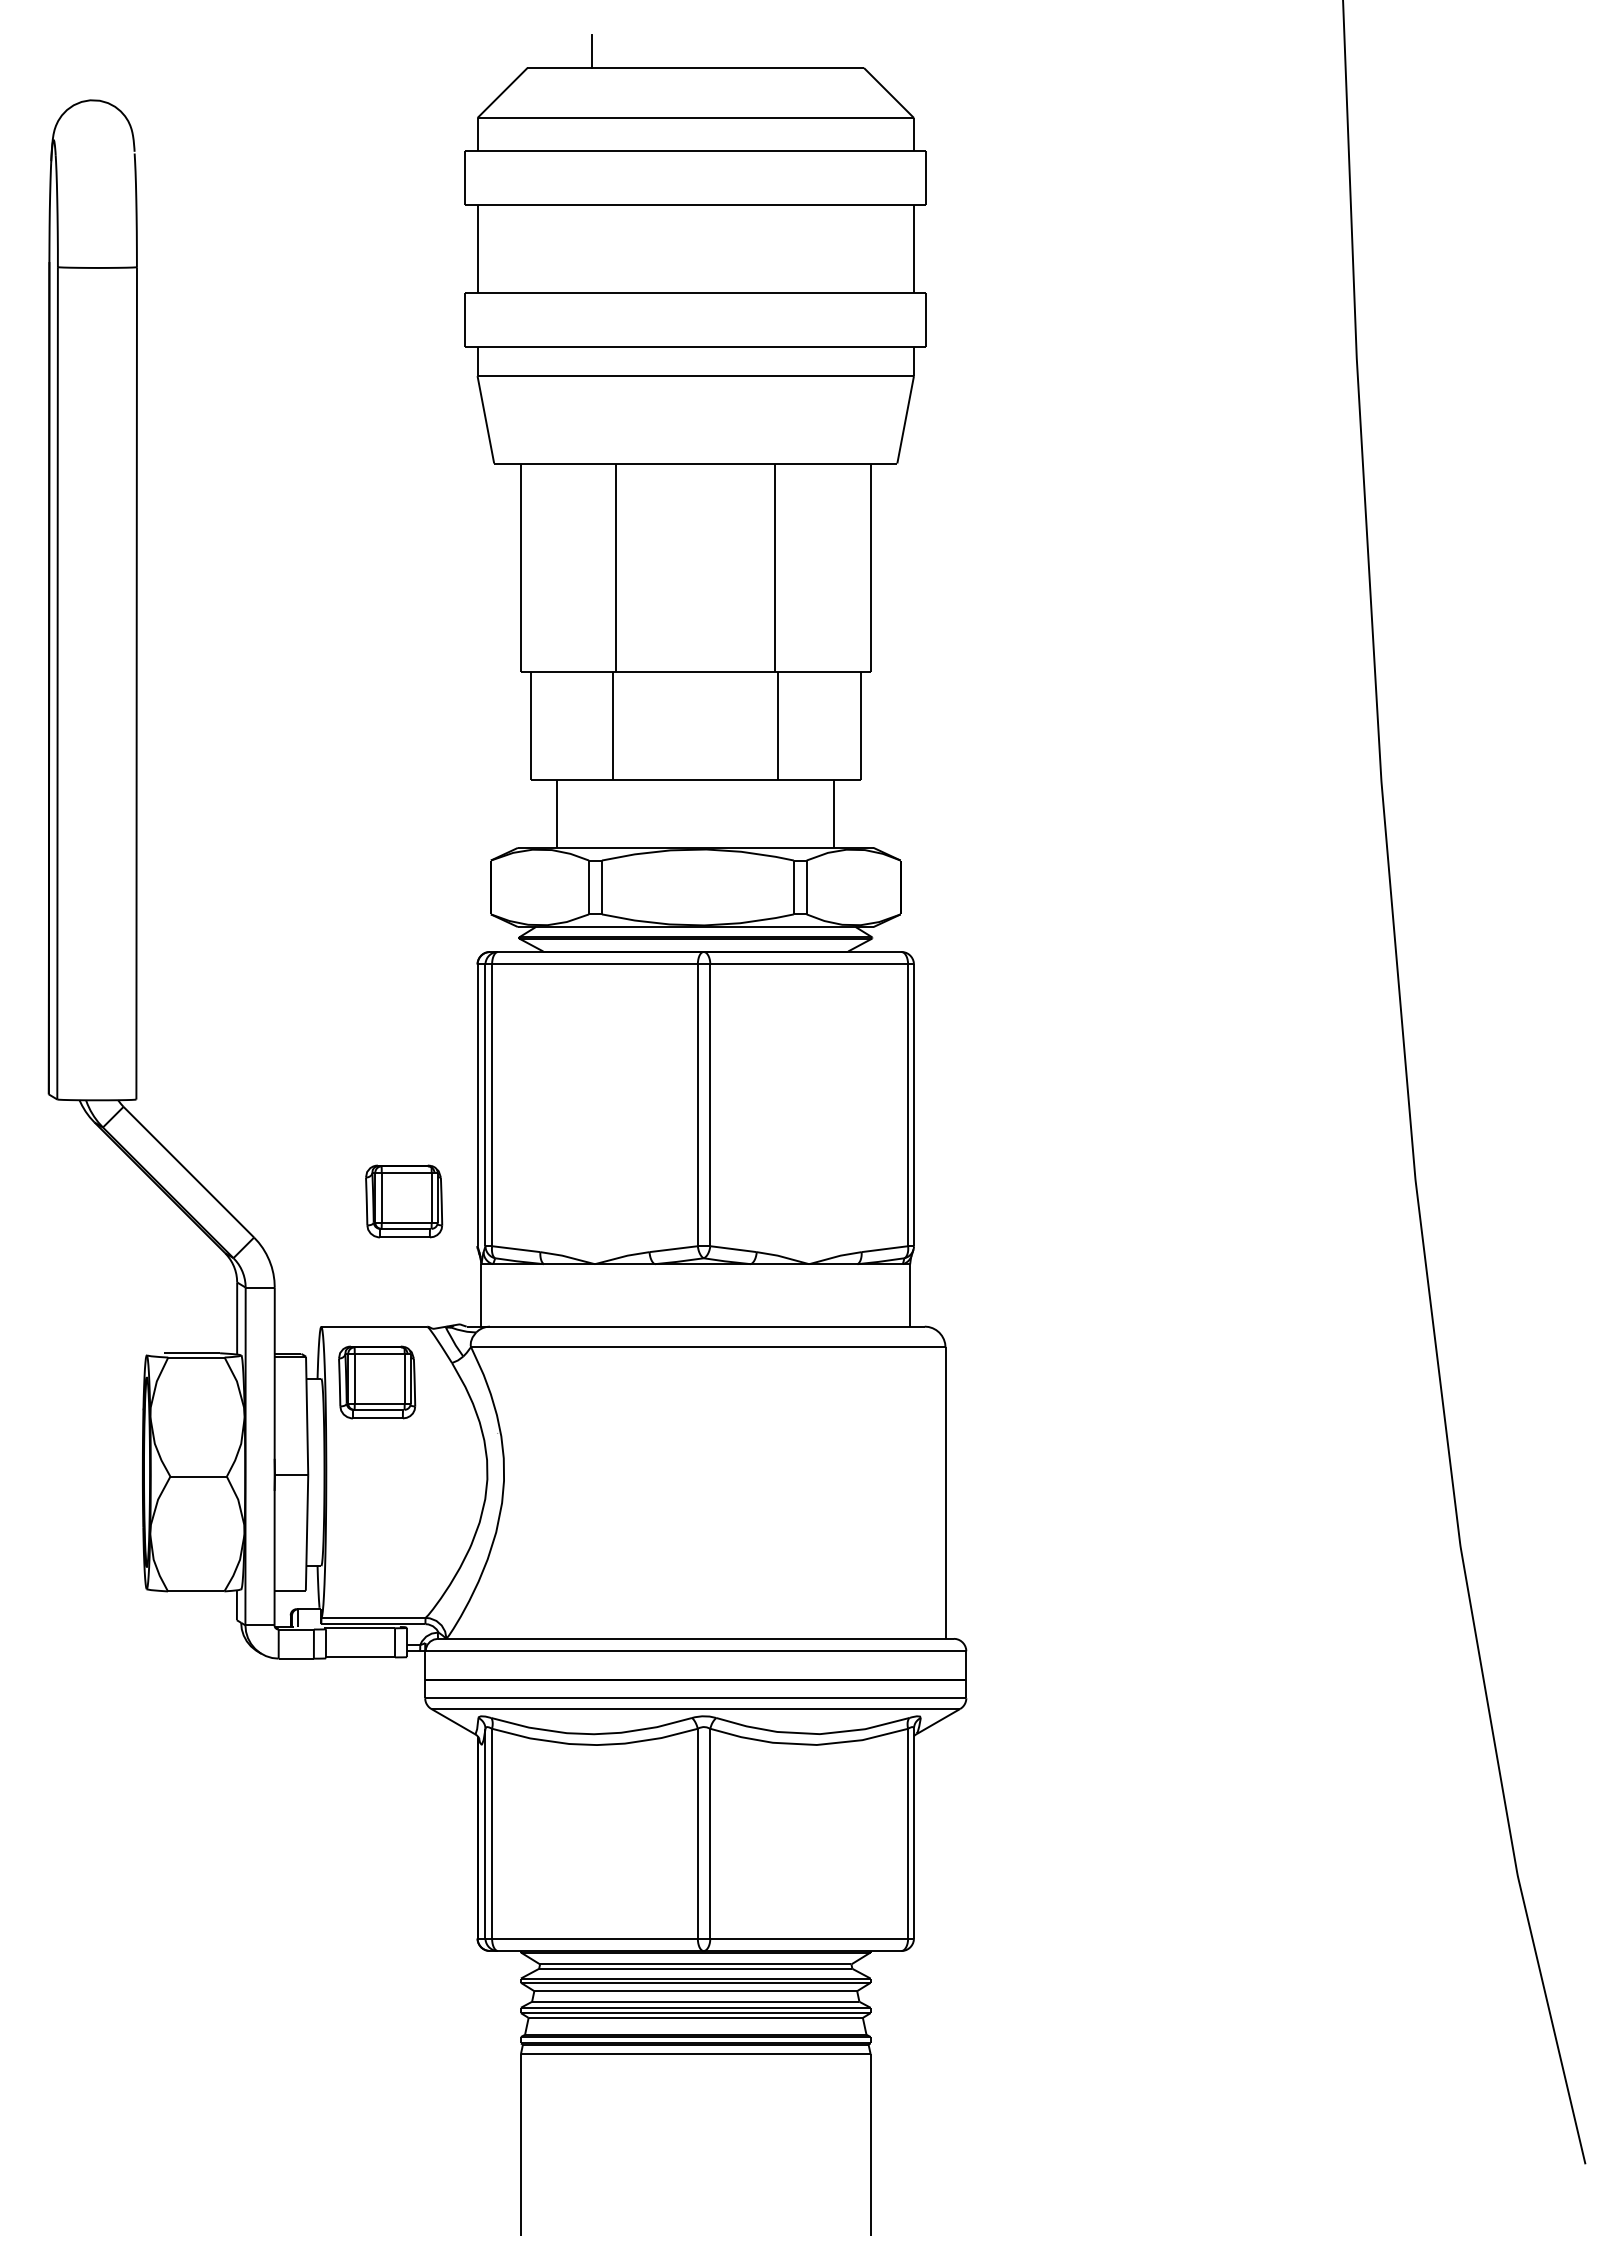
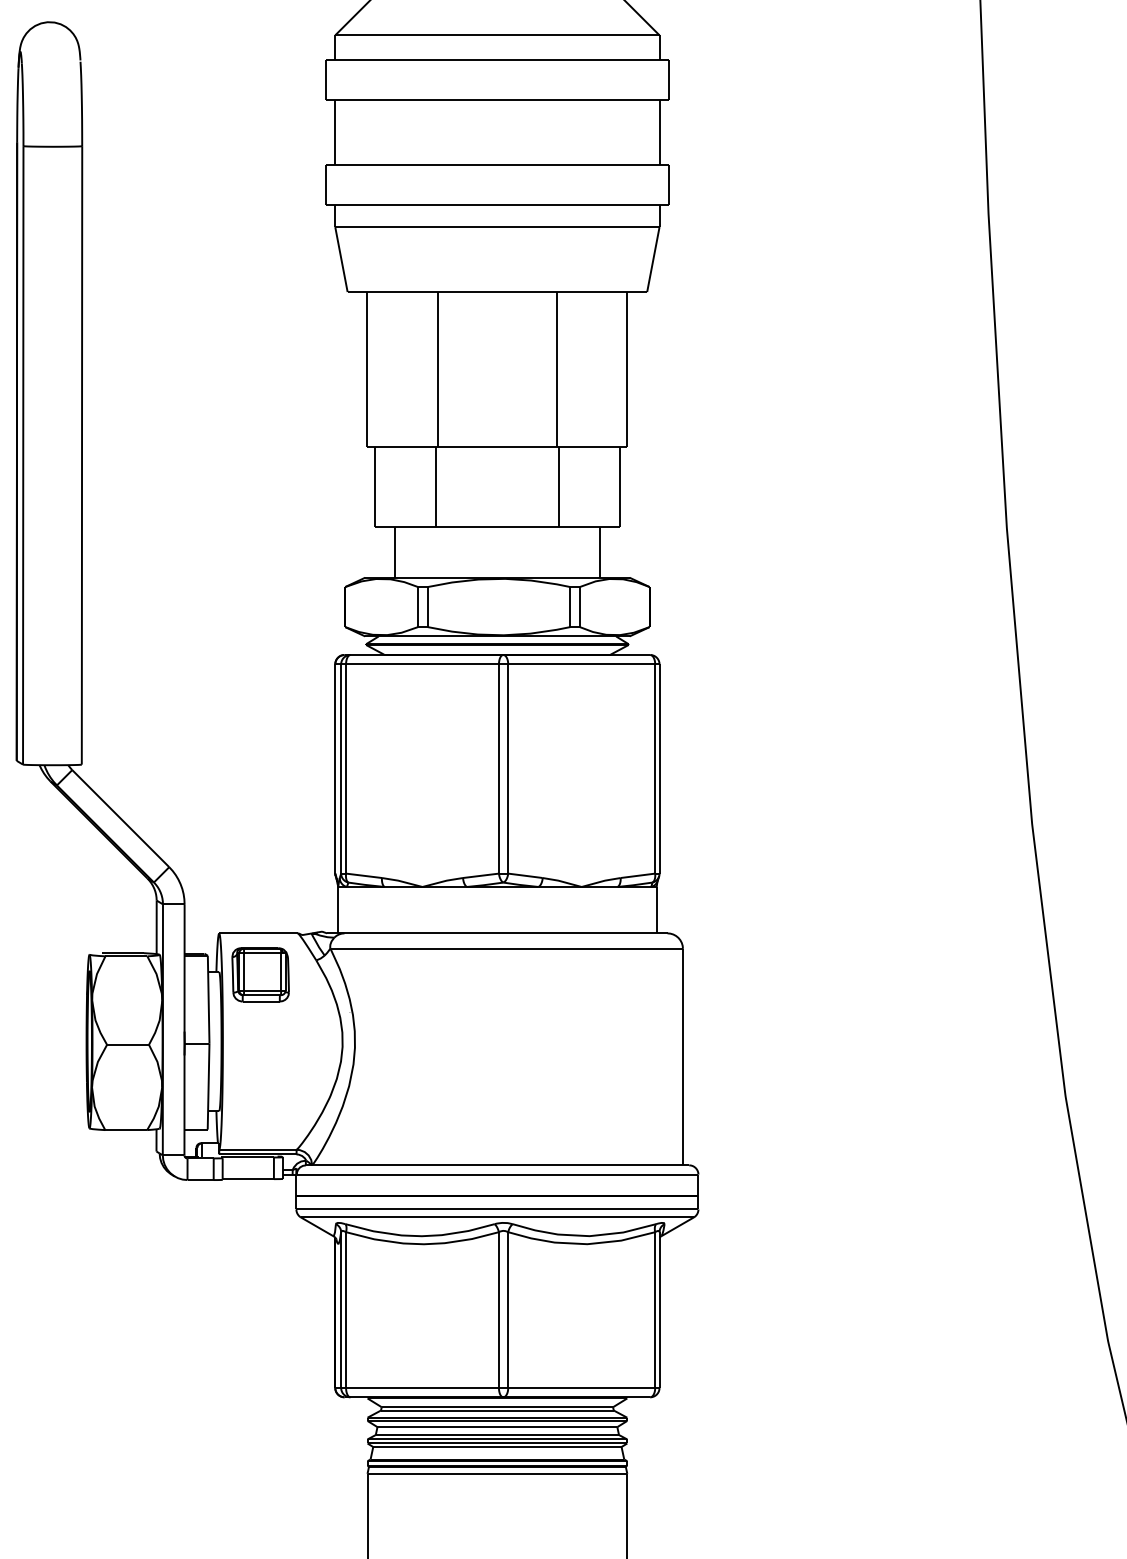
part: (404, 1201) -> (281, 840), removed

